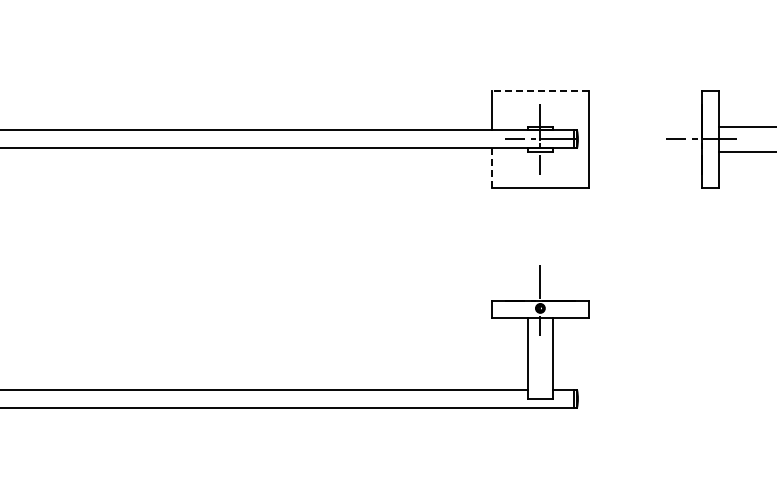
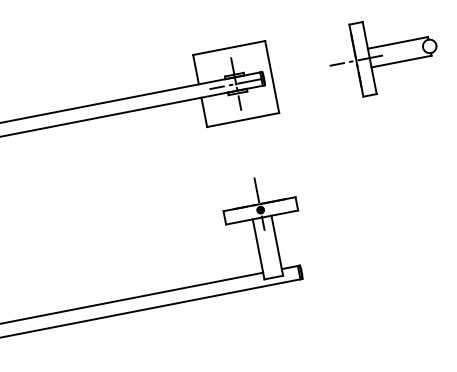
line: (539, 91) -> (228, 48), dashed -> solid
line: (492, 168) -> (204, 112), dashed -> solid

